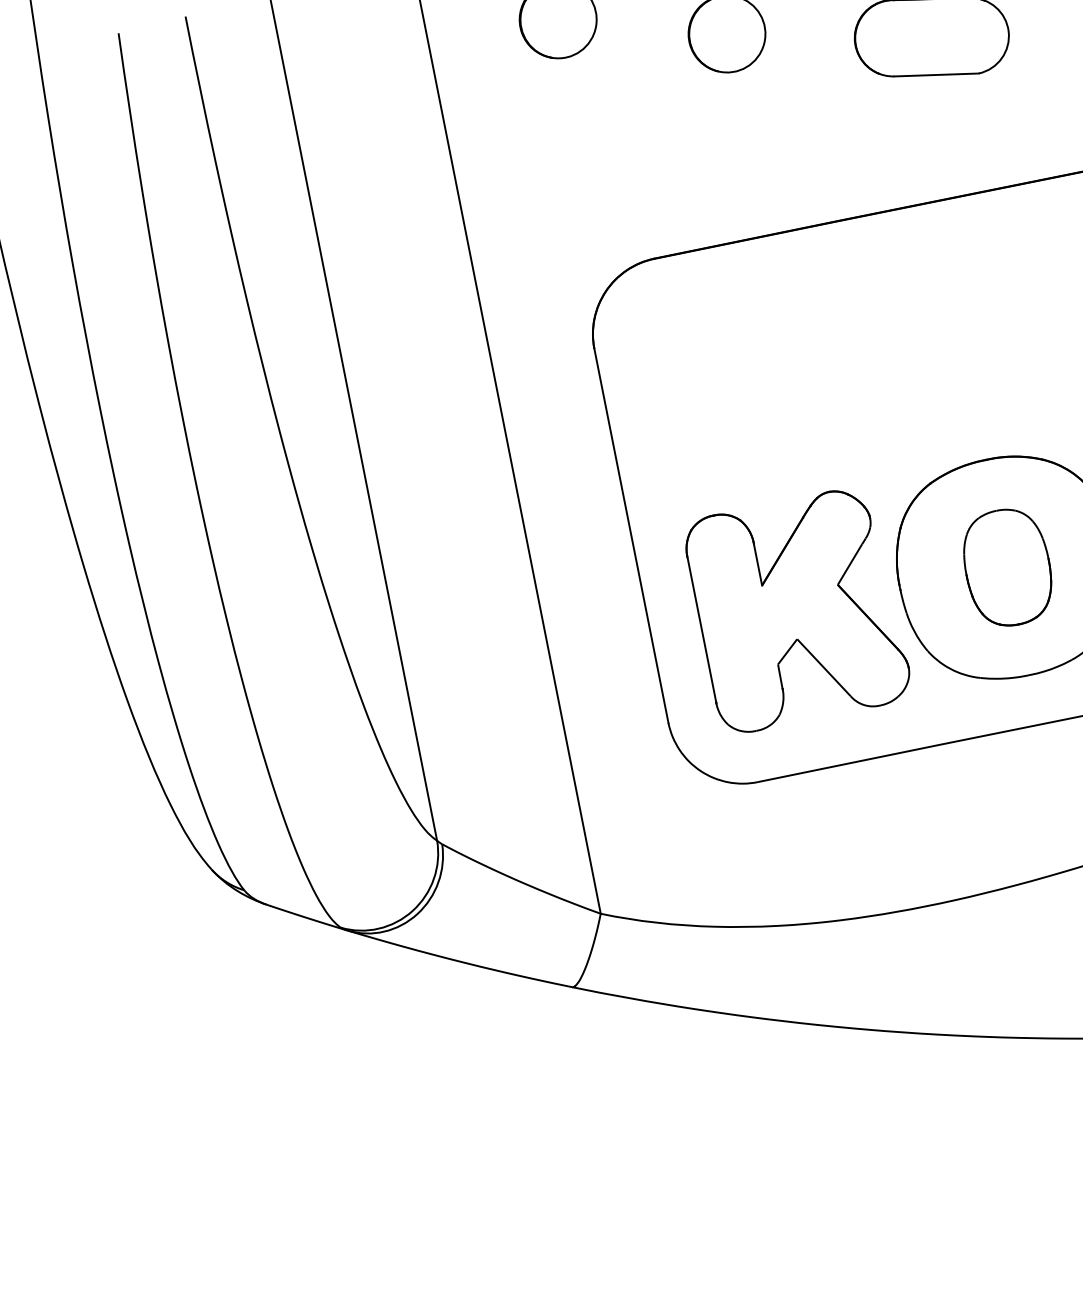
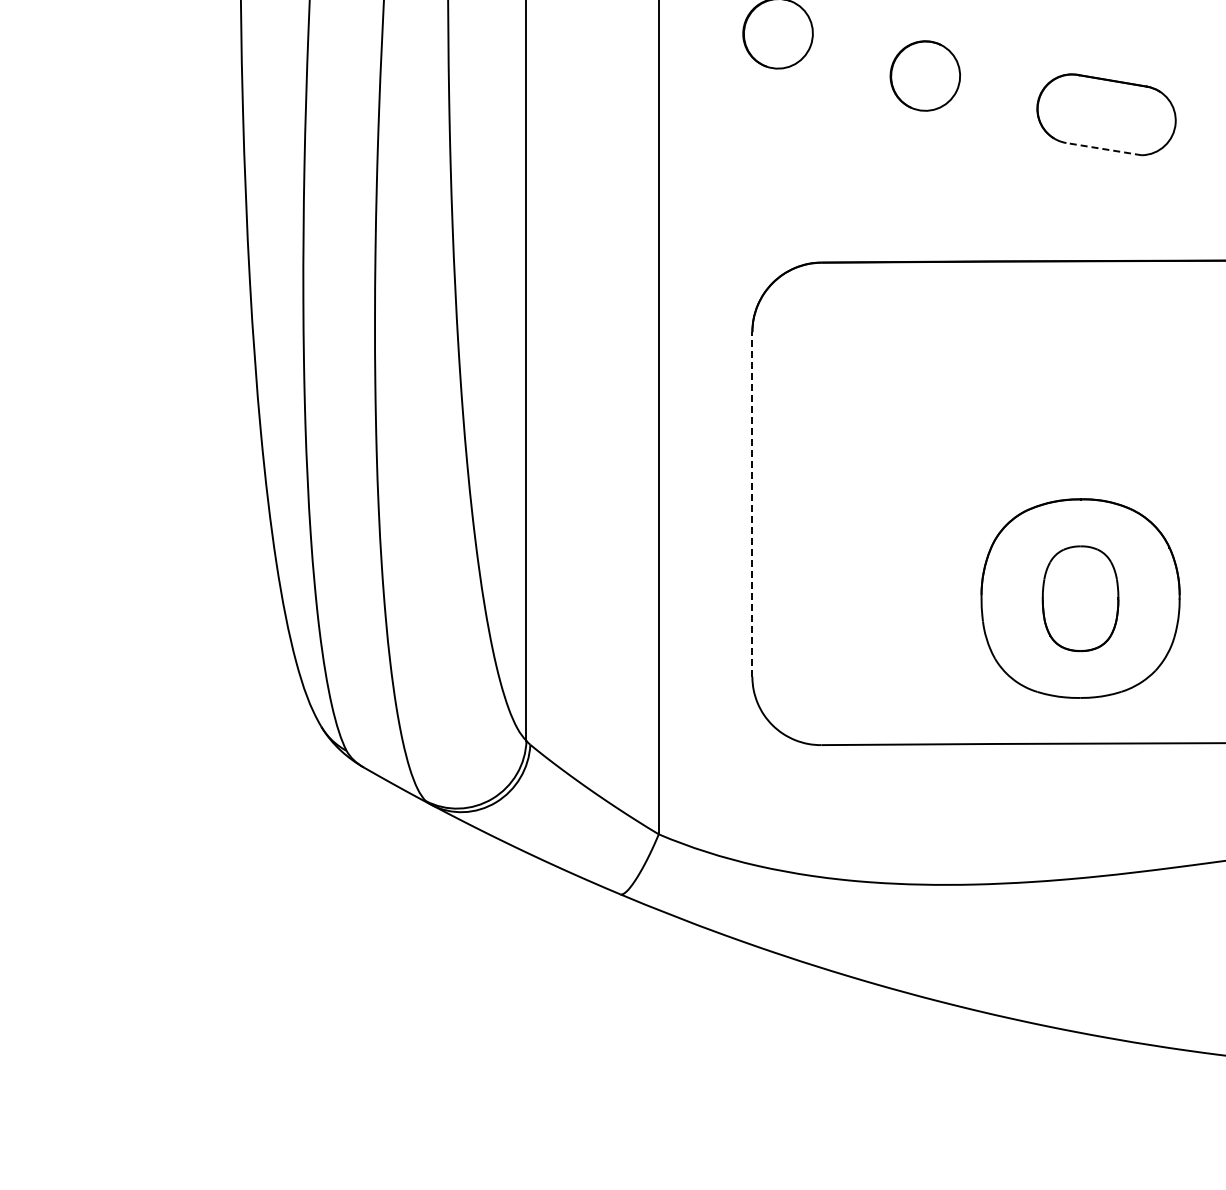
line: (936, 75) -> (1103, 149), solid -> dashed
line: (631, 534) -> (752, 503), solid -> dashed
part: (797, 610) -> (886, 599), removed

